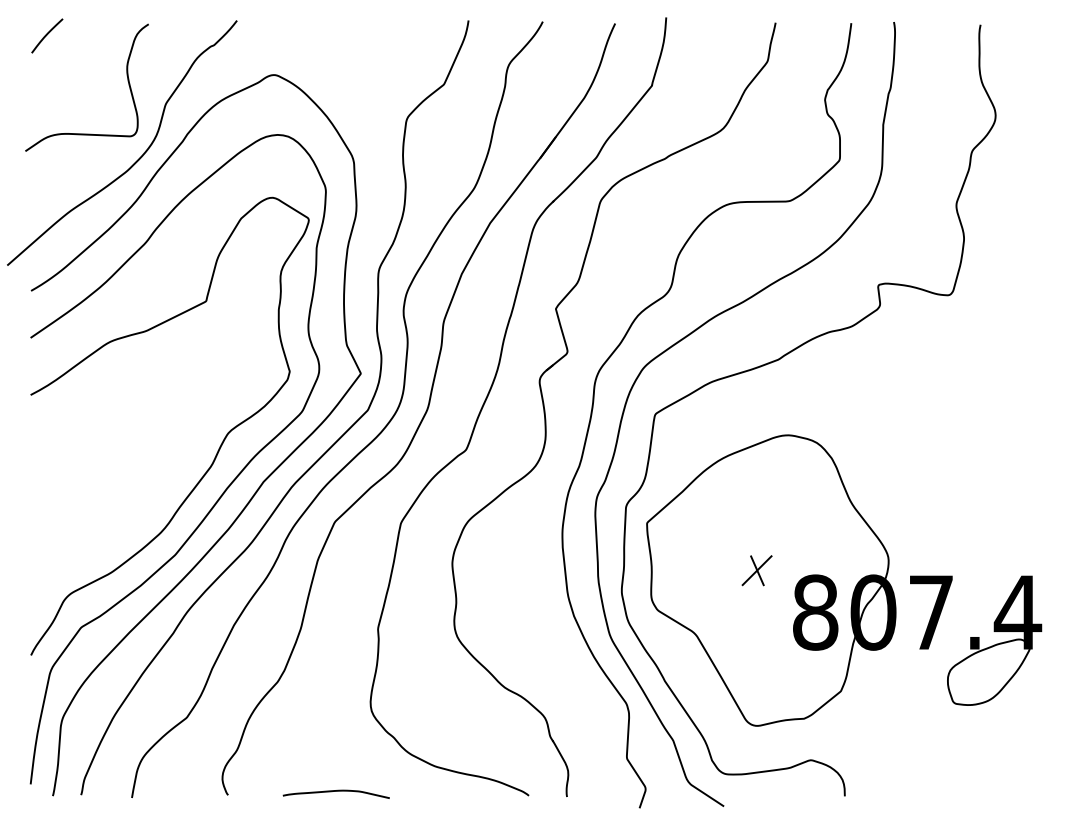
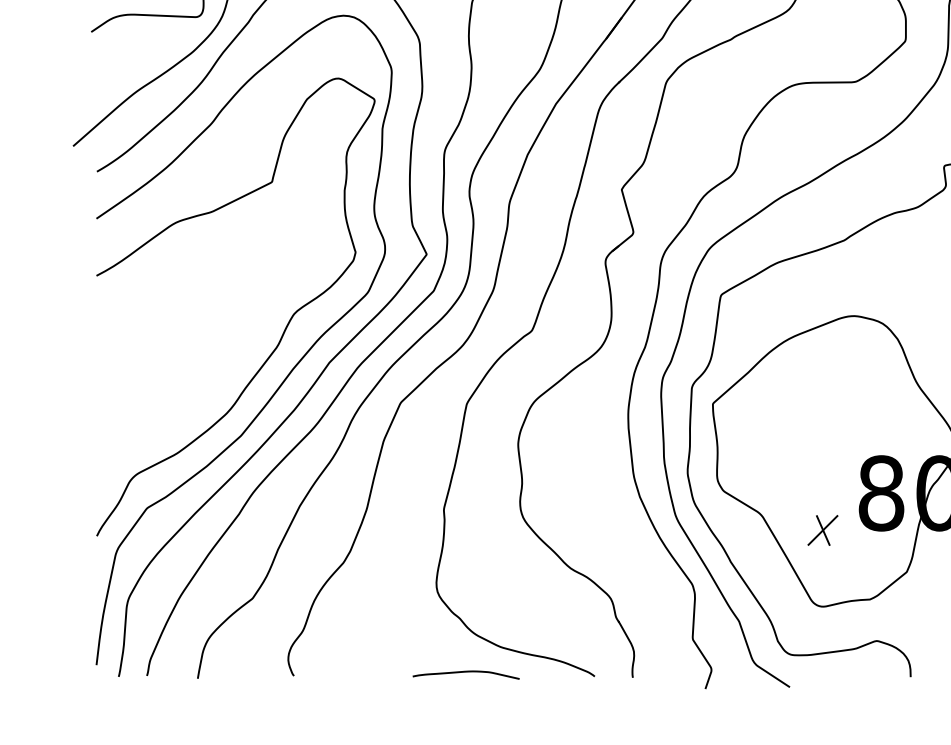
part: (756, 570) -> (822, 530), moved
curve: (335, 791) -> (465, 672), moved

